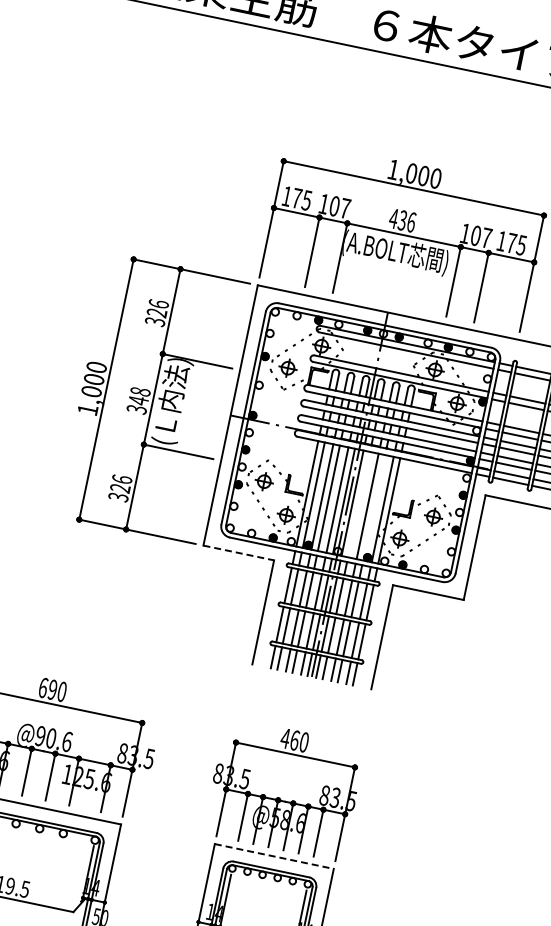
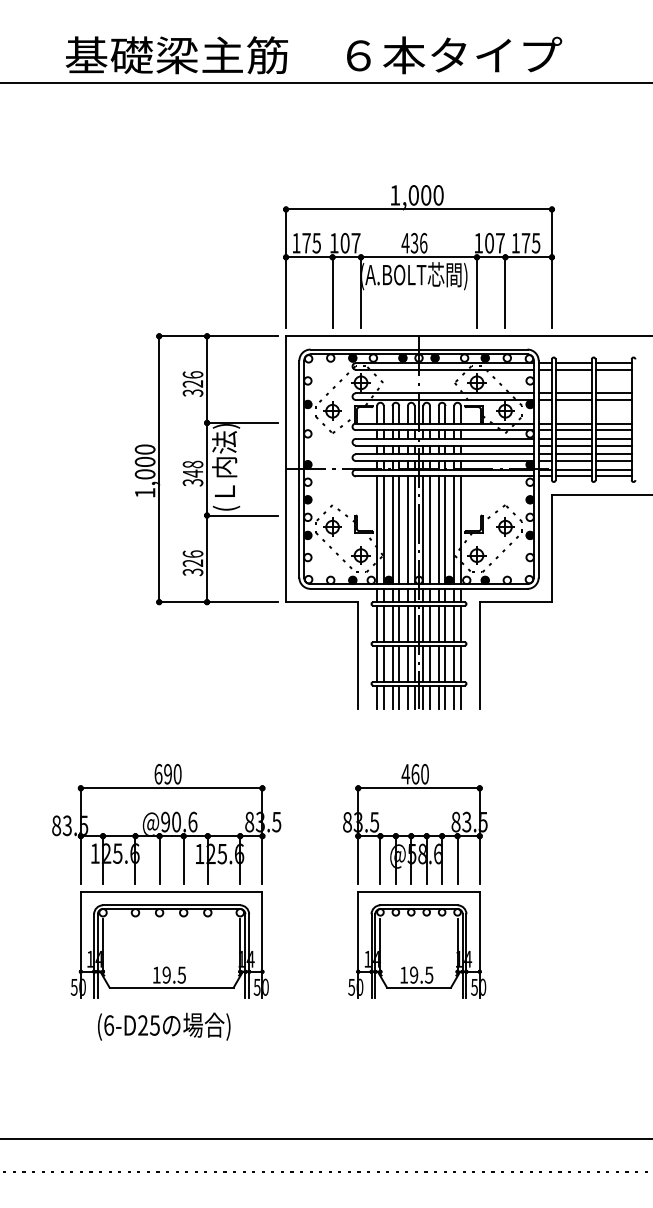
line: (359, 504) -> (430, 530), added
line: (374, 508) -> (445, 530), added
line: (239, 553) -> (322, 602), dashed -> solid
line: (274, 857) -> (419, 892), dashed -> solid

